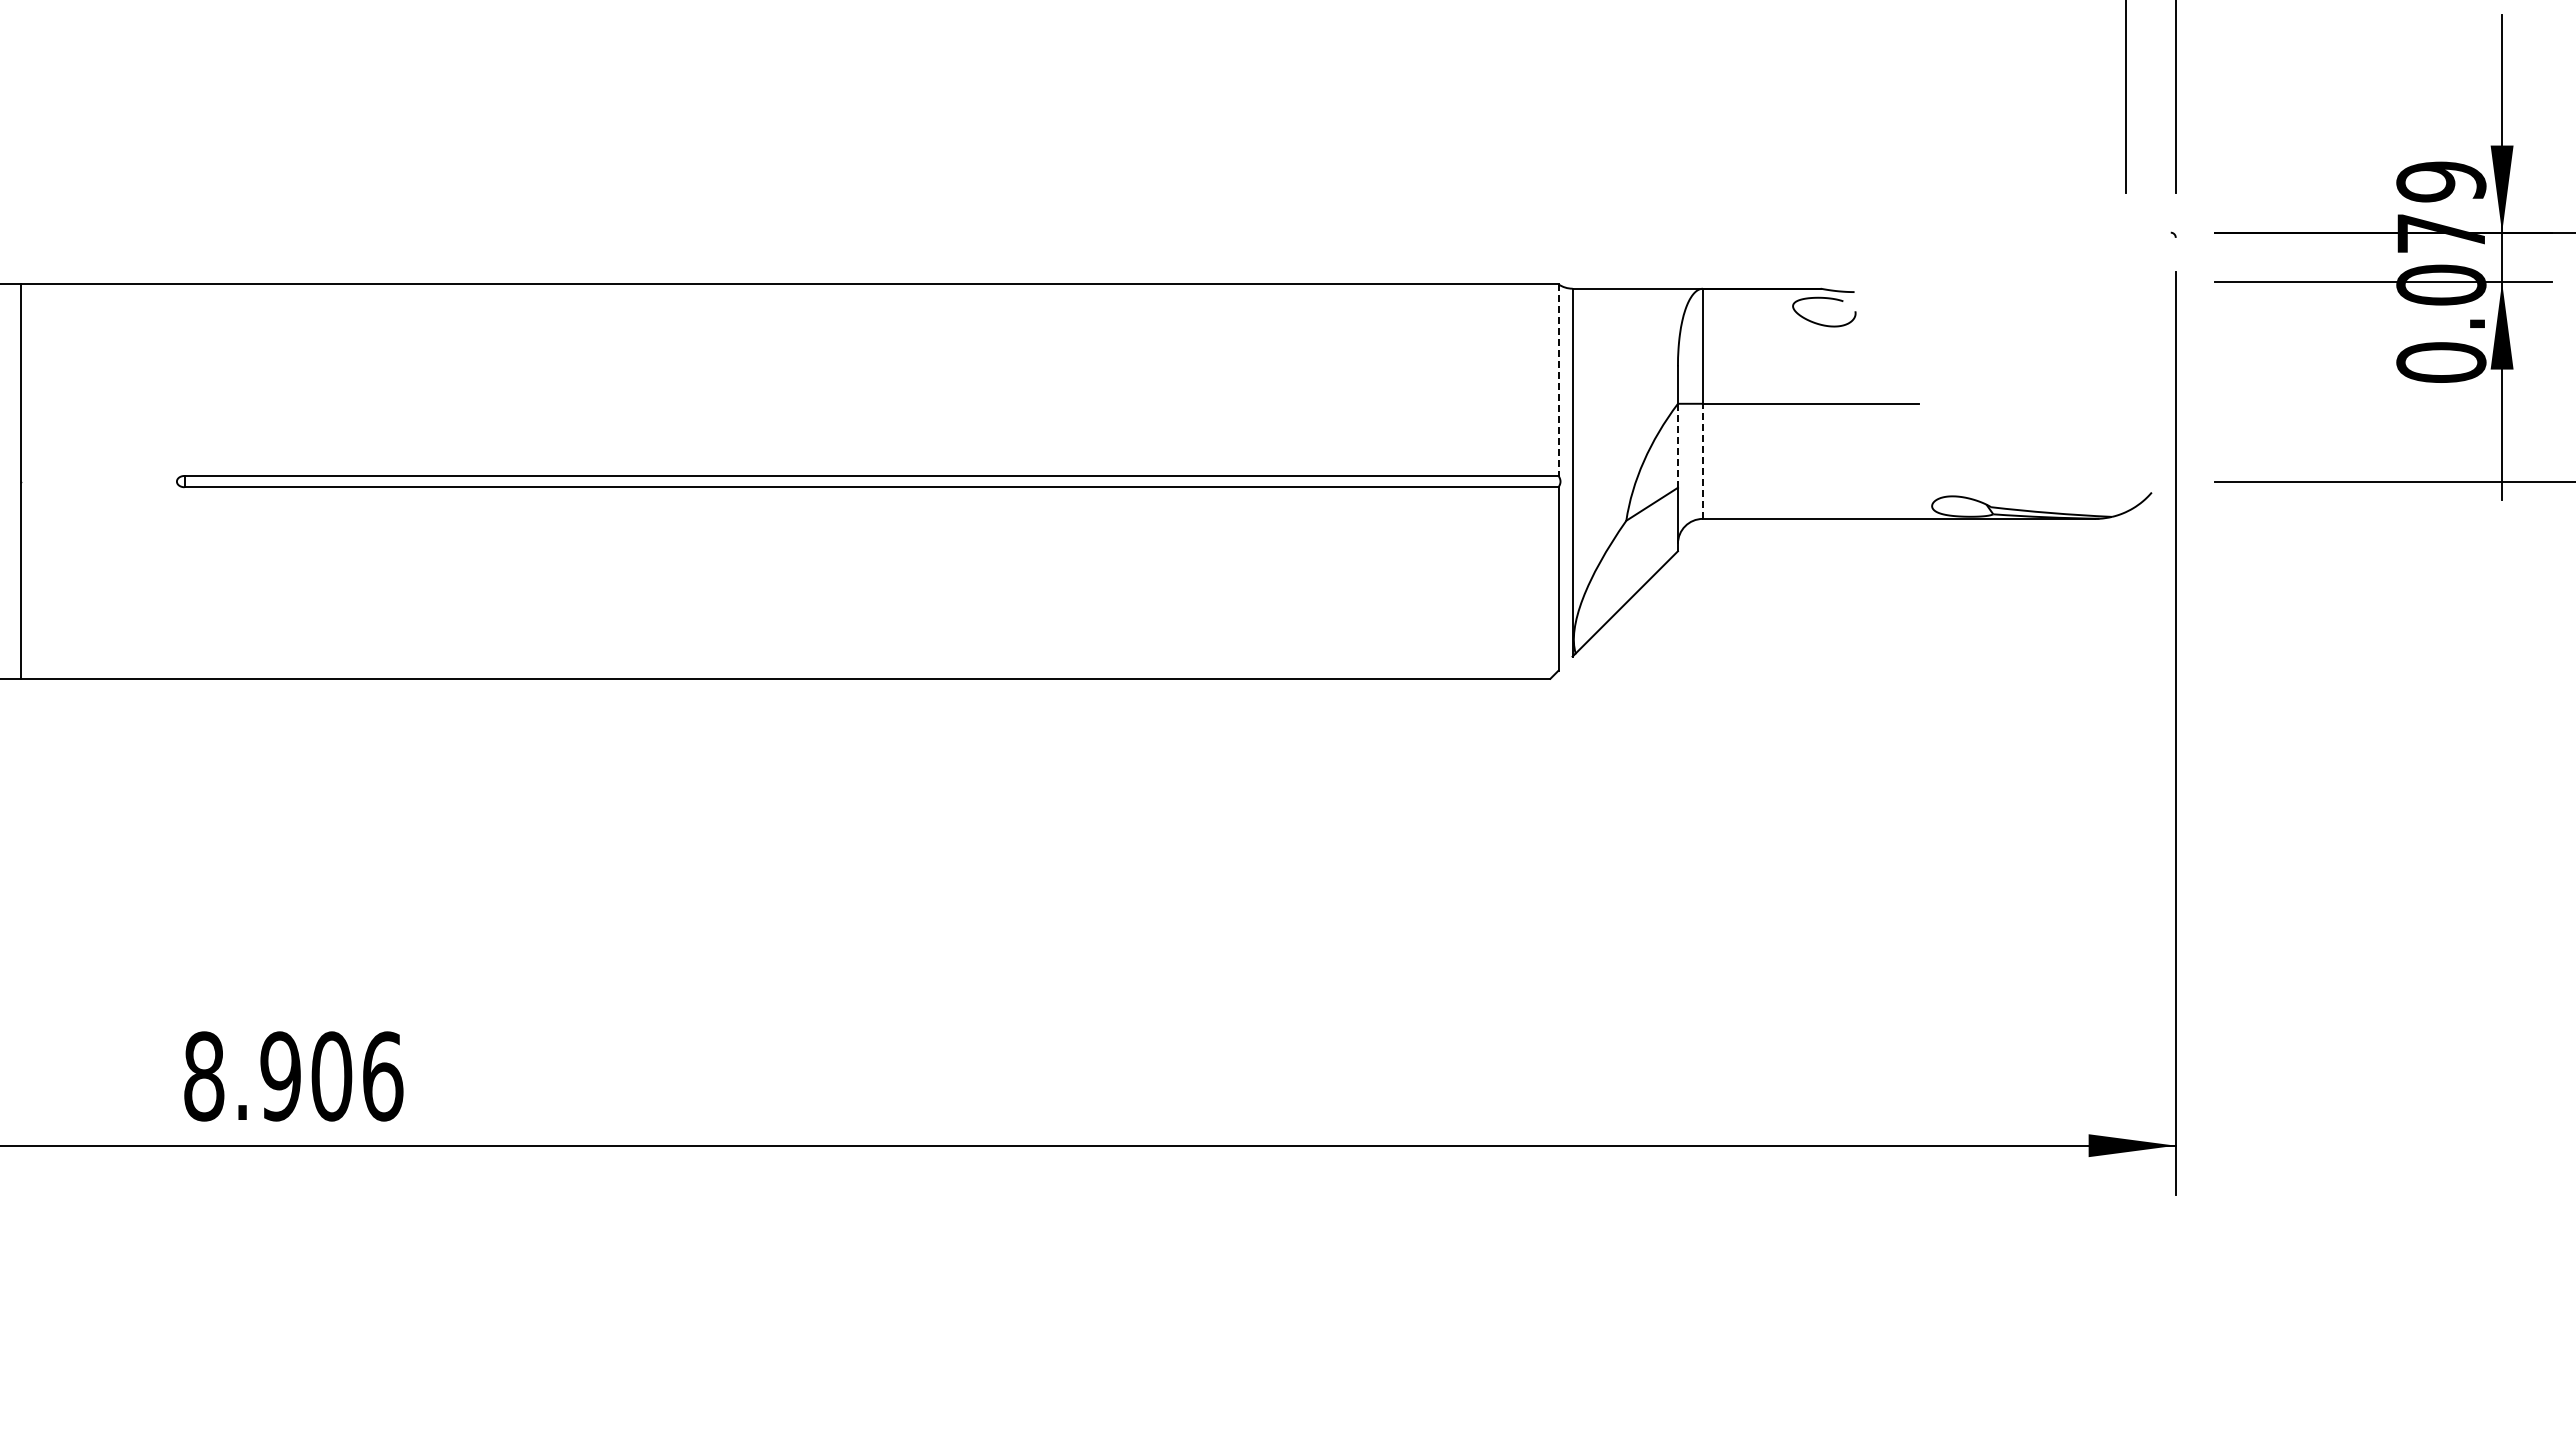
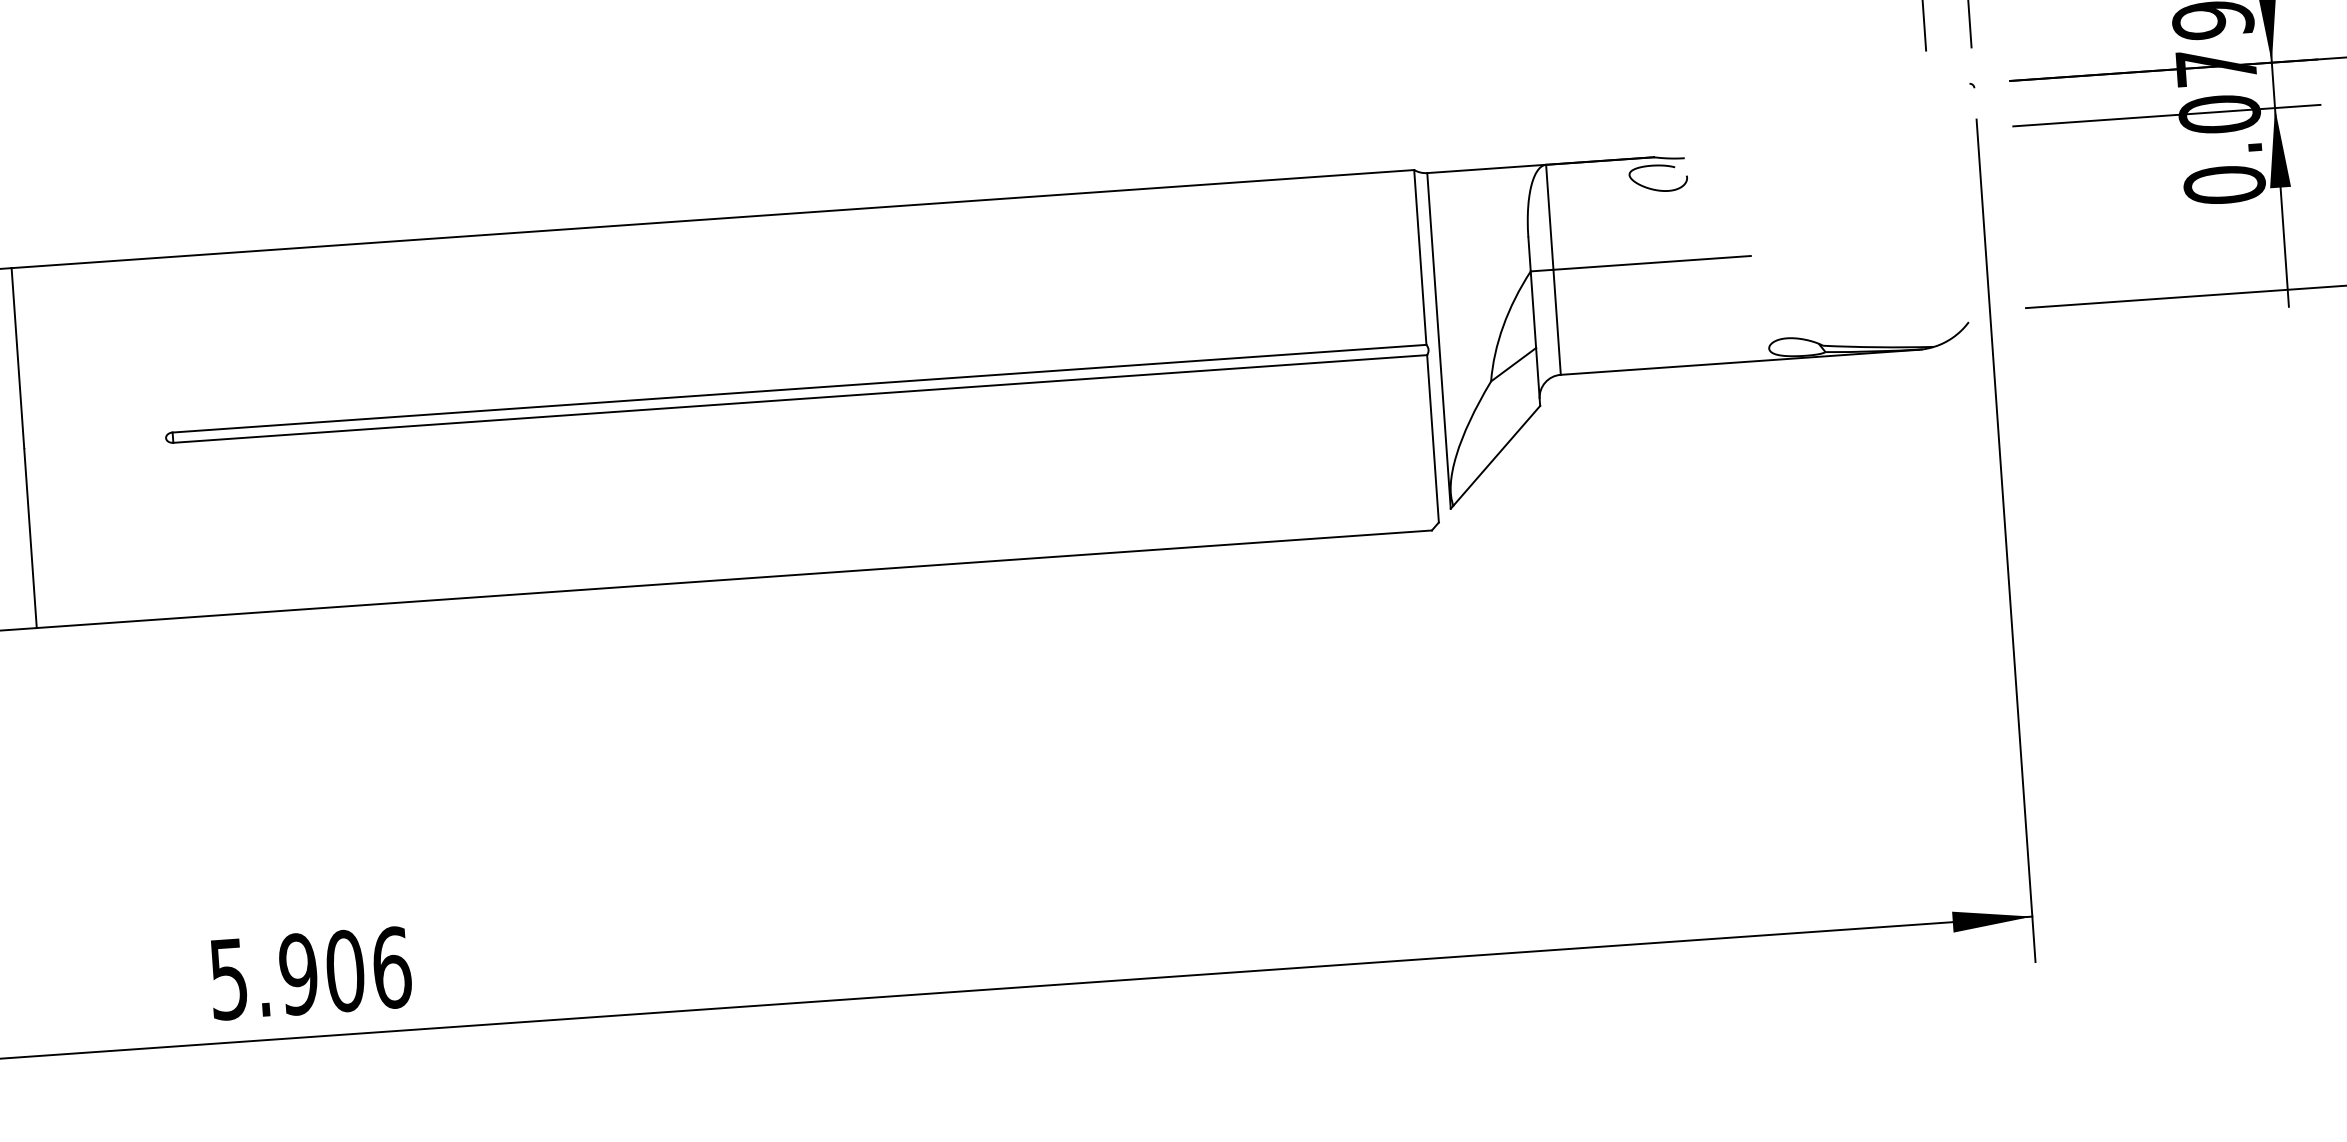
line: (1558, 380) -> (1420, 257), dashed -> solid
line: (1677, 445) -> (1532, 309), dashed -> solid
line: (1702, 461) -> (1556, 322), dashed -> solid
text: (204, 1076) -> (229, 979), 8.906 -> 5.906

